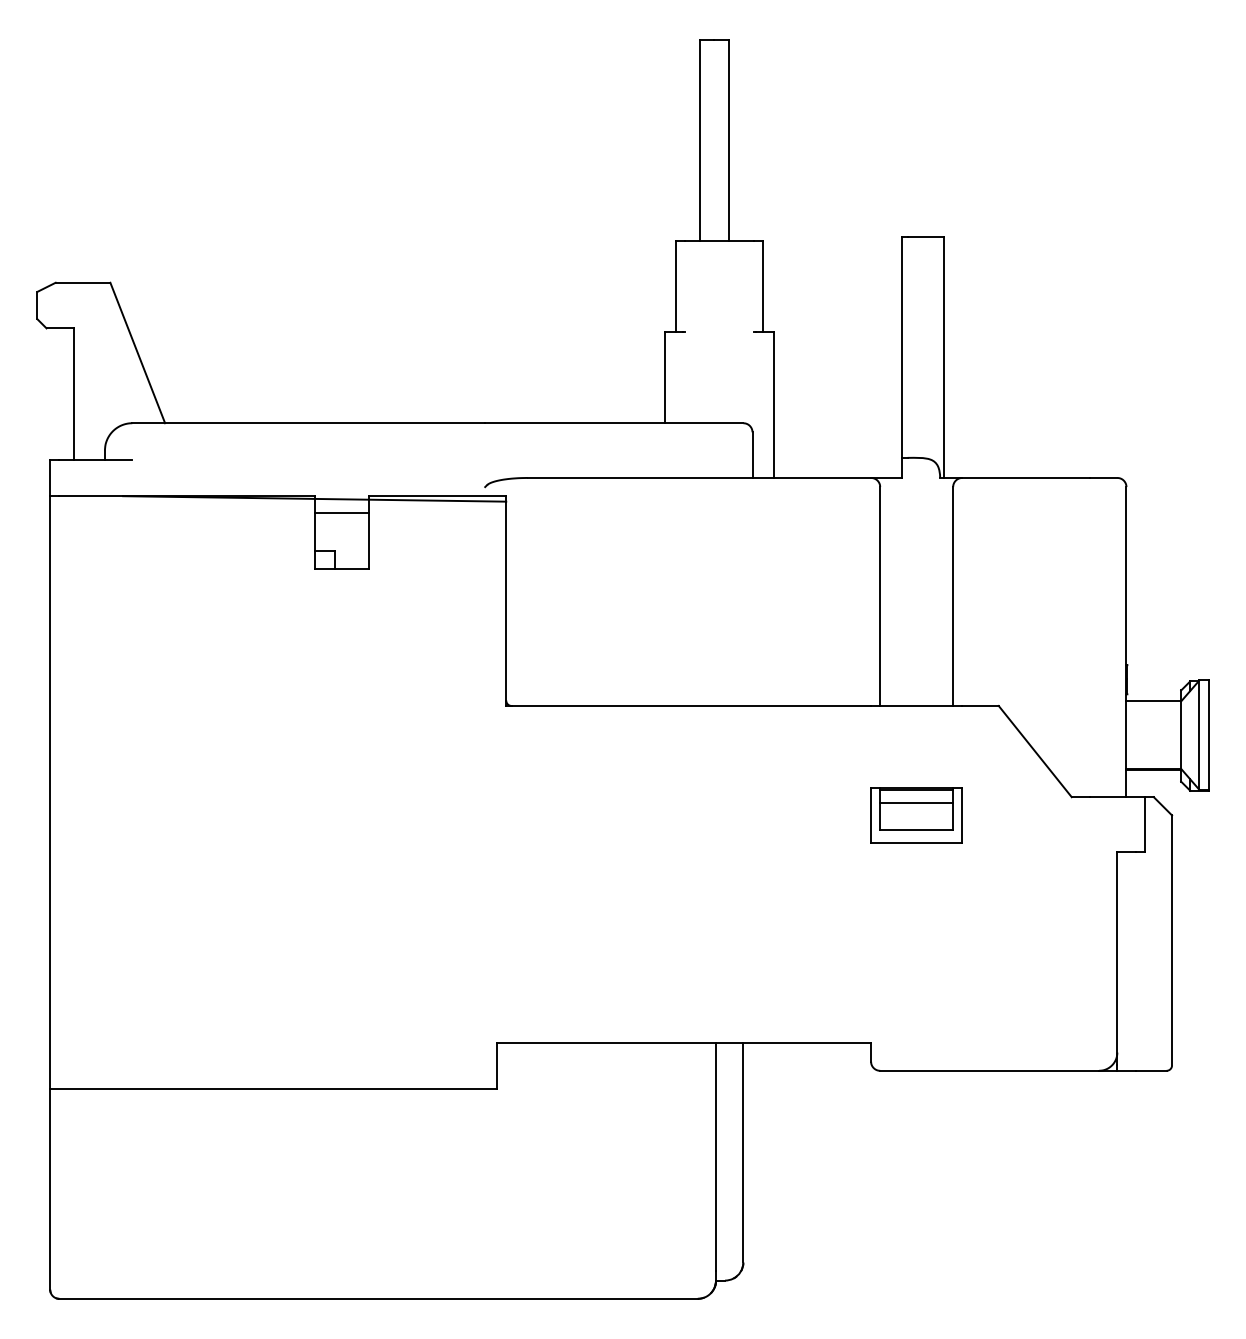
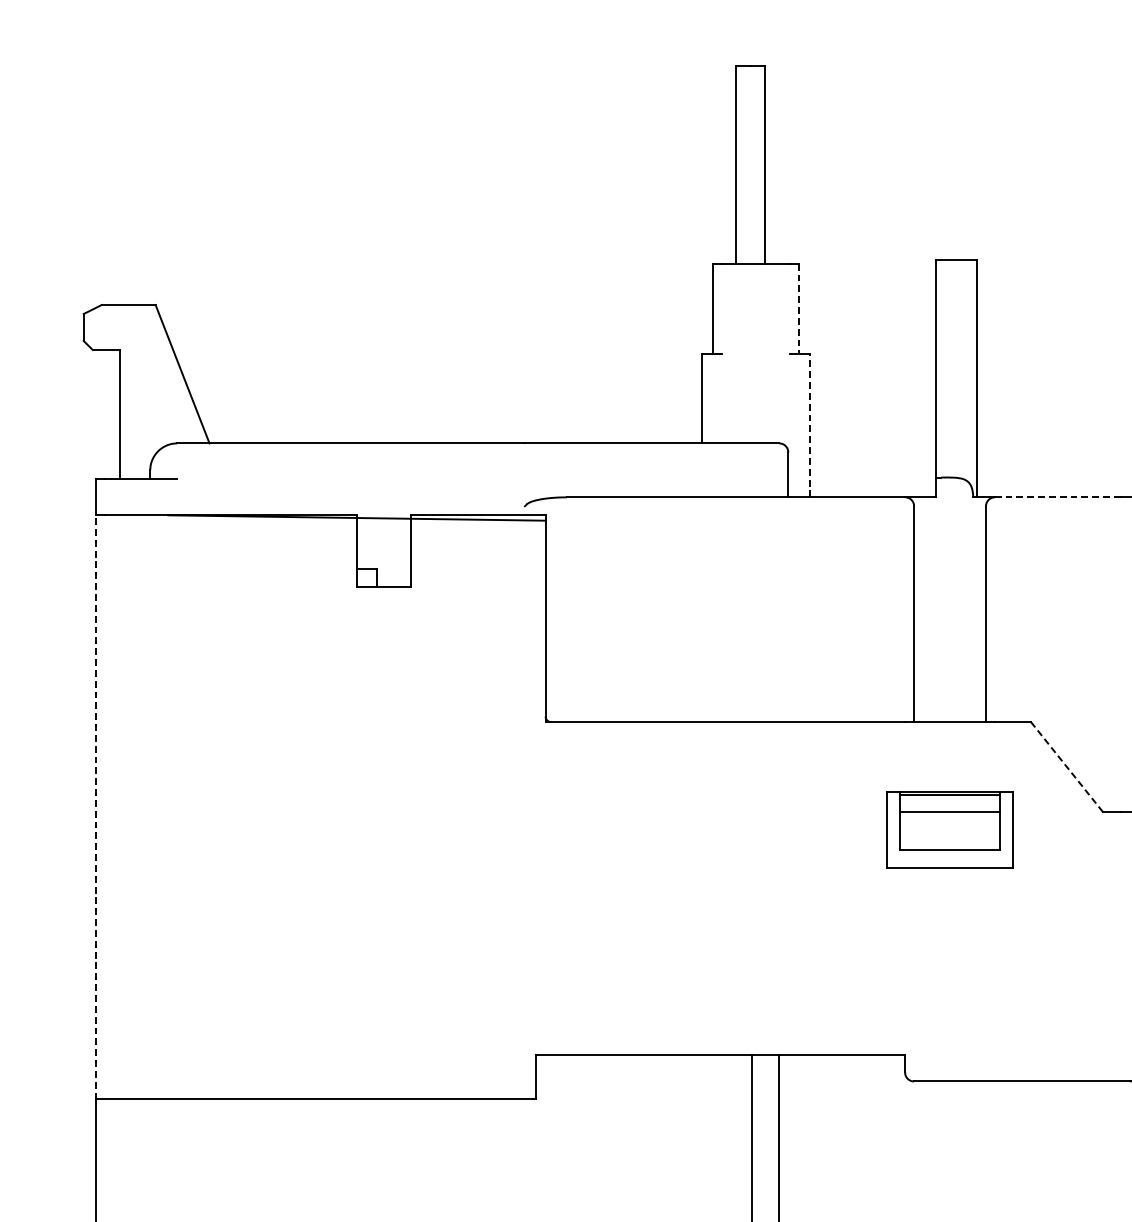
line: (763, 286) -> (799, 308), solid -> dashed
line: (774, 404) -> (809, 424), solid -> dashed
line: (1026, 477) -> (1058, 496), solid -> dashed
line: (341, 512) -> (383, 531), removed
line: (1035, 751) -> (1067, 766), solid -> dashed
line: (50, 792) -> (96, 807), solid -> dashed
part: (916, 815) -> (949, 829), size x1.4

